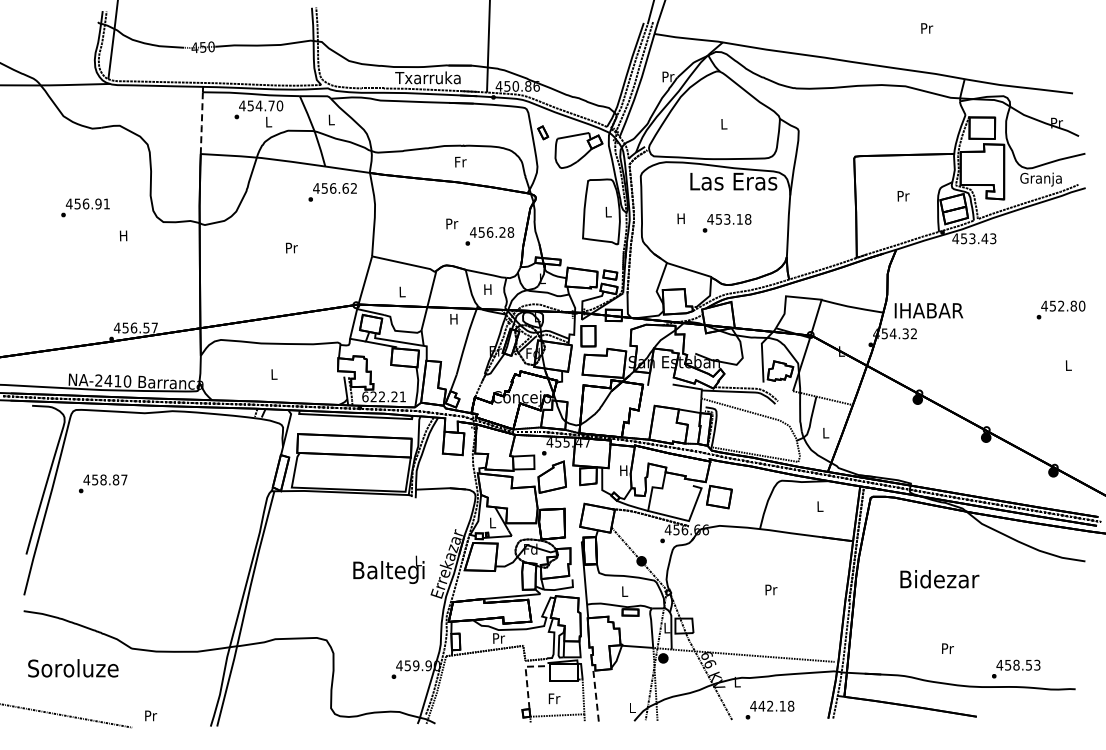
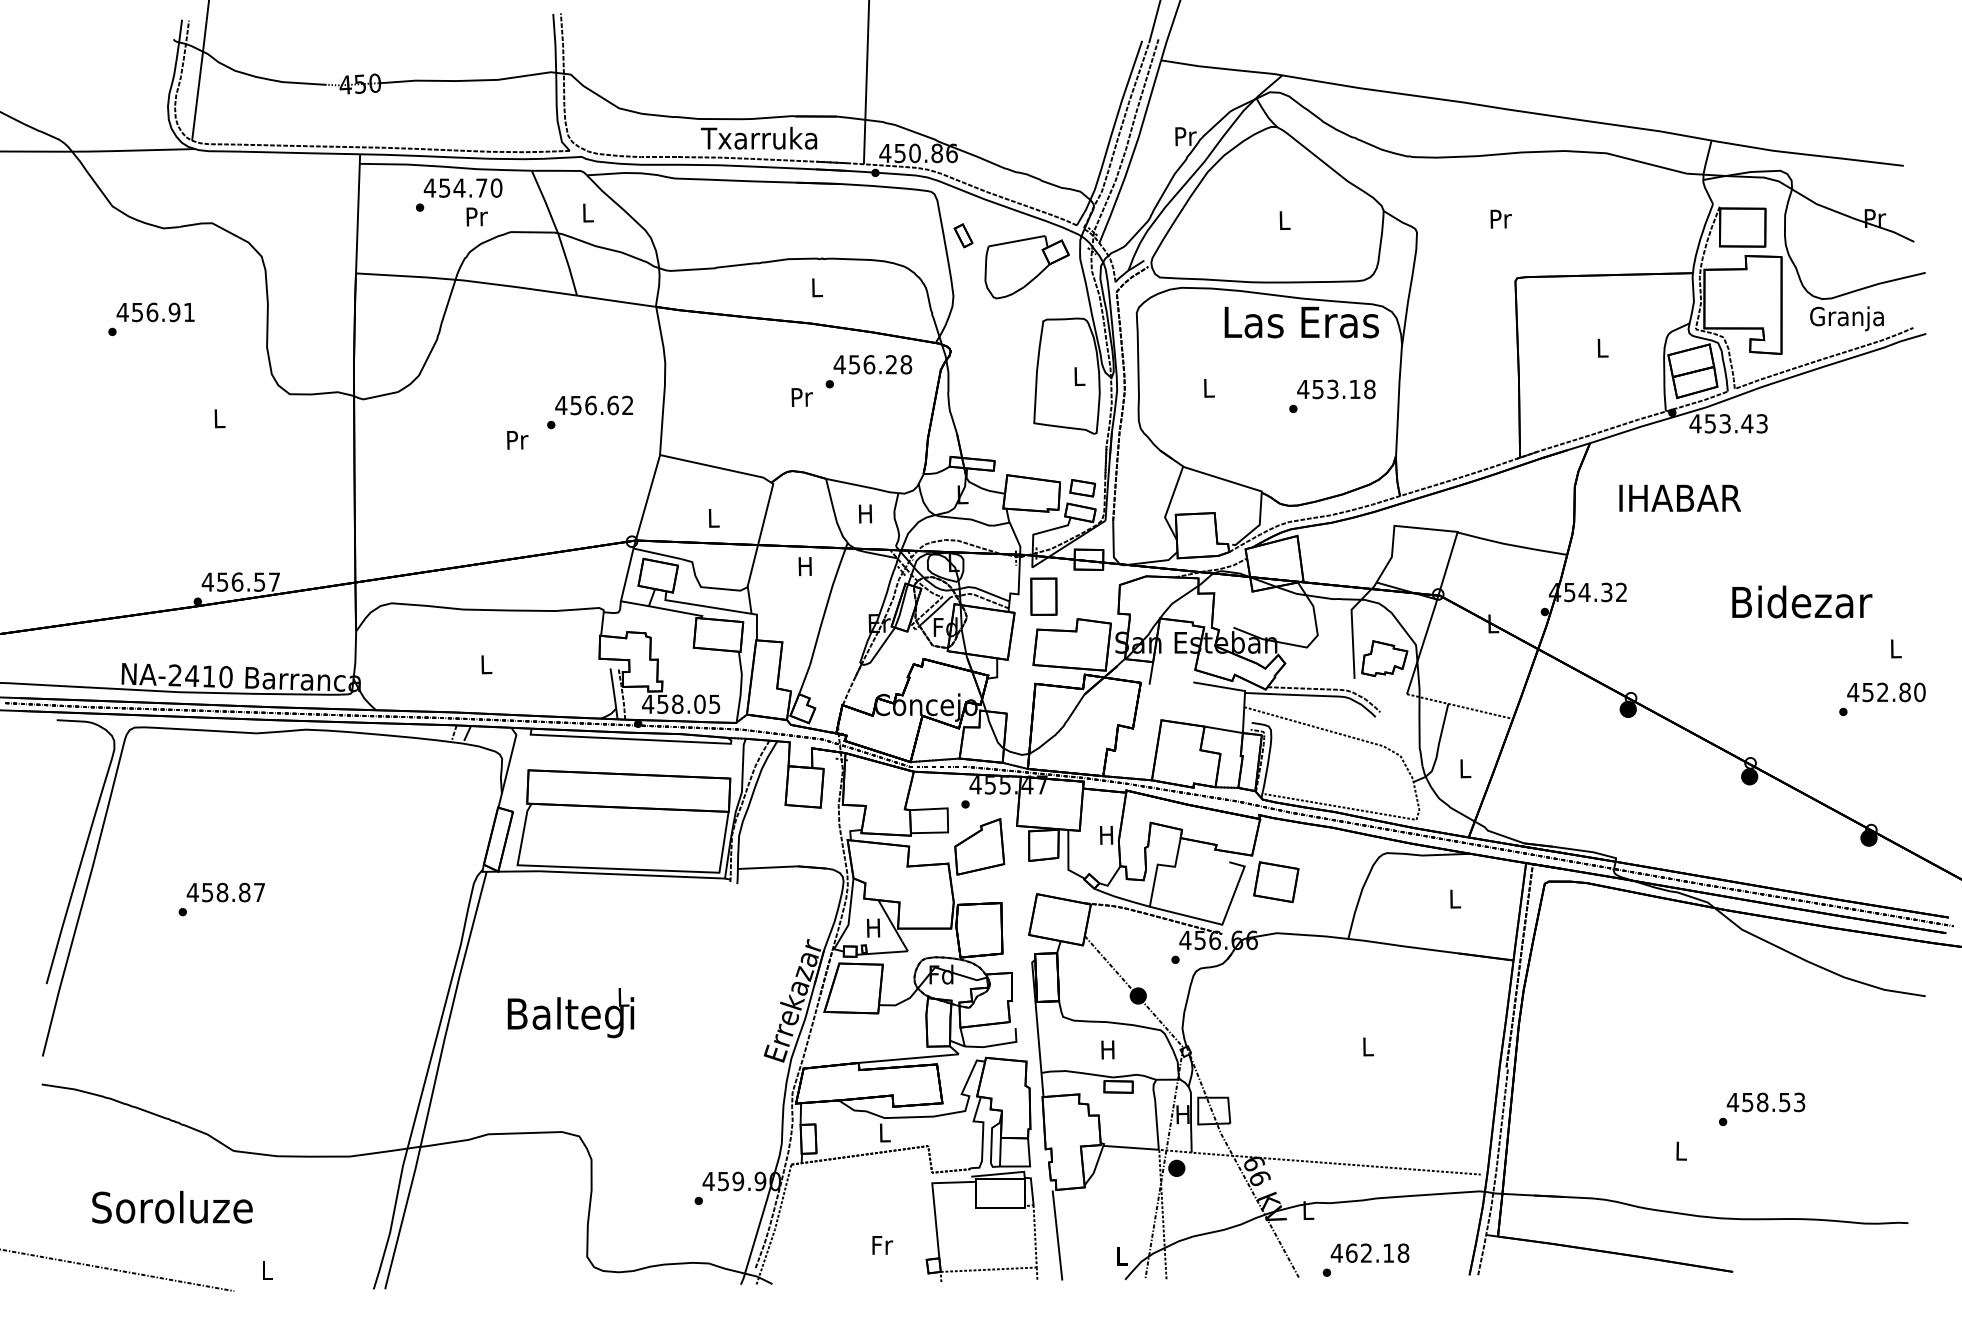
text: (927, 28) -> (1501, 219), moved
text: (268, 122) -> (476, 217), L -> Pr
line: (201, 123) -> (357, 219), dashed -> solid
text: (460, 161) -> (816, 286), Fr -> L
text: (332, 192) -> (589, 412), moved
text: (903, 196) -> (1602, 348), Pr -> L
text: (85, 207) -> (151, 318), moved
text: (680, 218) -> (1207, 387), H -> L
text: (726, 223) -> (1331, 396), moved
text: (123, 235) -> (218, 417), H -> L
text: (489, 236) -> (868, 371), moved
text: (1060, 309) -> (1881, 698), moved
text: (928, 310) -> (1679, 497), moved
text: (383, 396) -> (680, 703), 622.21 -> 458.05
text: (103, 483) -> (222, 898), moved
text: (492, 522) -> (873, 927), L -> H
text: (388, 569) -> (570, 1012), moved
text: (939, 579) -> (1801, 602), moved
text: (771, 589) -> (1368, 1046), Pr -> L
text: (624, 591) -> (1107, 1049), L -> H
text: (666, 627) -> (1182, 1113), L -> H
text: (499, 638) -> (886, 1133), Pr -> L
text: (947, 648) -> (1681, 1150), Pr -> L
text: (73, 668) -> (172, 1207), moved
text: (1016, 668) -> (1762, 1108), moved
line: (526, 674) -> (933, 1196), dashed -> solid
line: (596, 696) -> (1058, 1235), dashed -> solid
text: (554, 698) -> (882, 1244), moved
text: (761, 705) -> (1350, 1251), 442.18 -> 462.18
text: (151, 715) -> (268, 1269), Pr -> L

